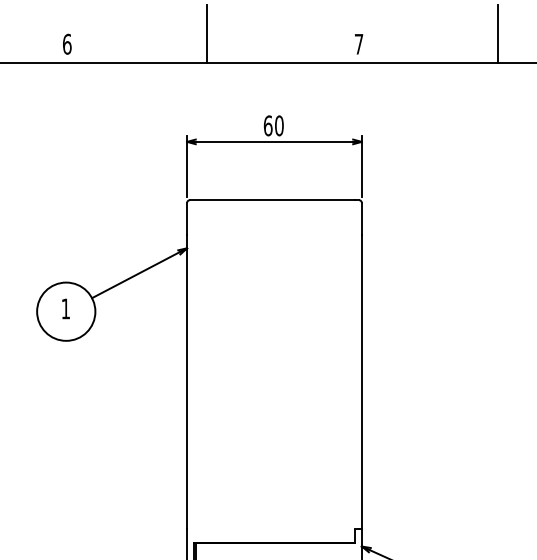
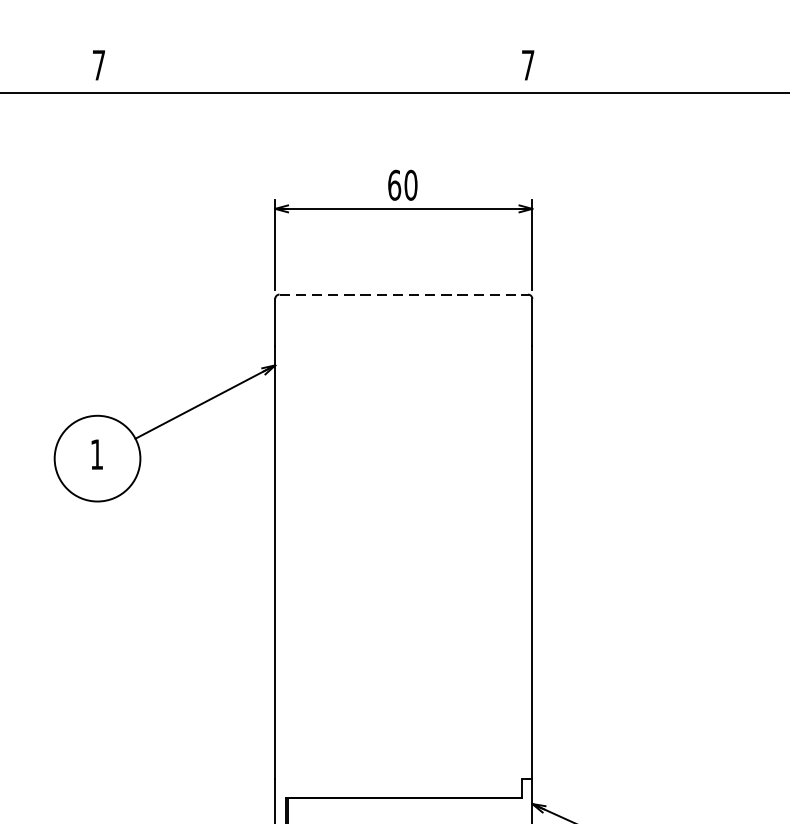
line: (206, 33) -> (303, 49), removed
line: (498, 33) -> (733, 49), removed
text: (67, 43) -> (99, 64), 6 -> 7
line: (272, 200) -> (400, 295), solid -> dashed

